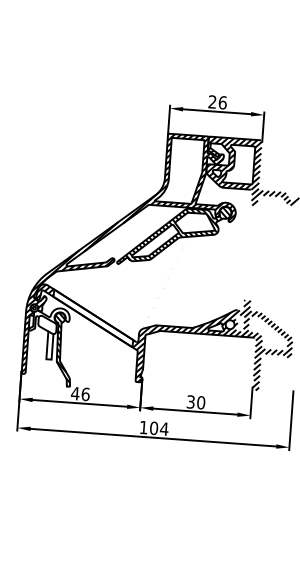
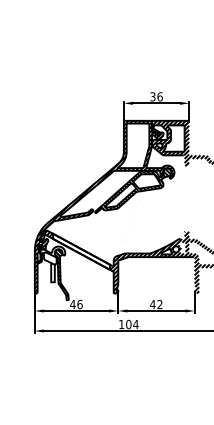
text: (211, 101) -> (152, 96), 26 -> 36
text: (194, 402) -> (155, 304), 30 -> 42

